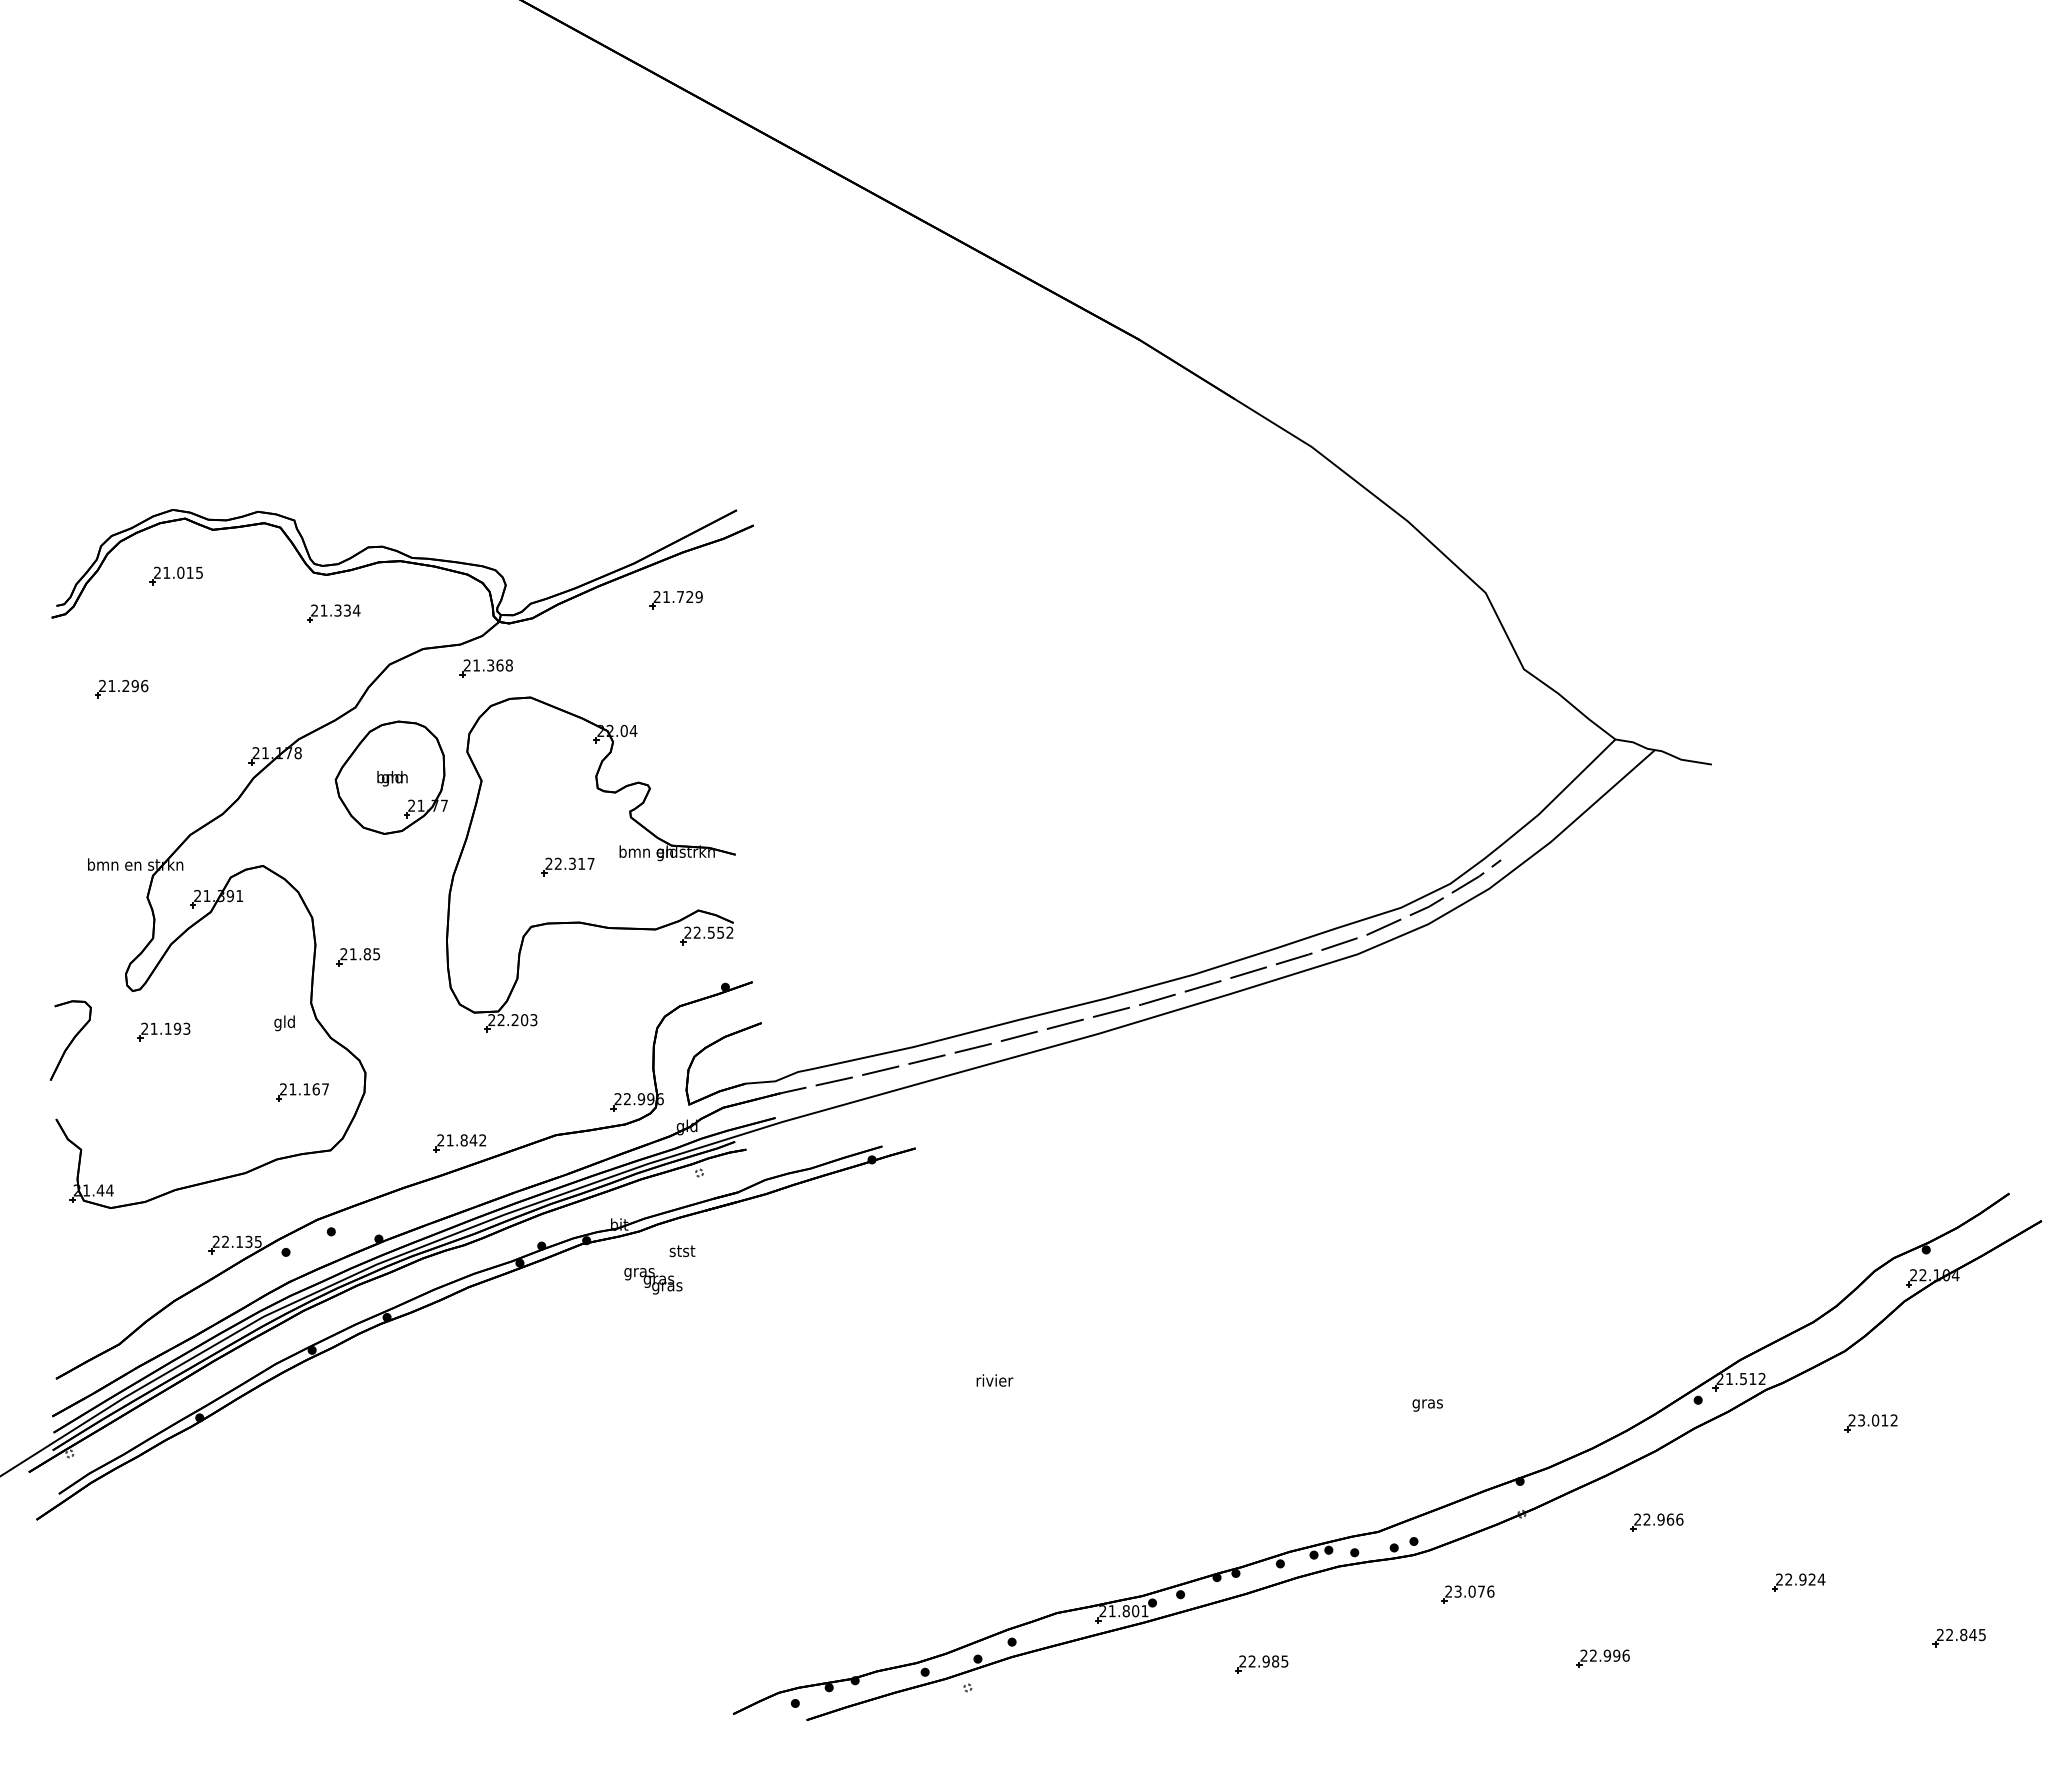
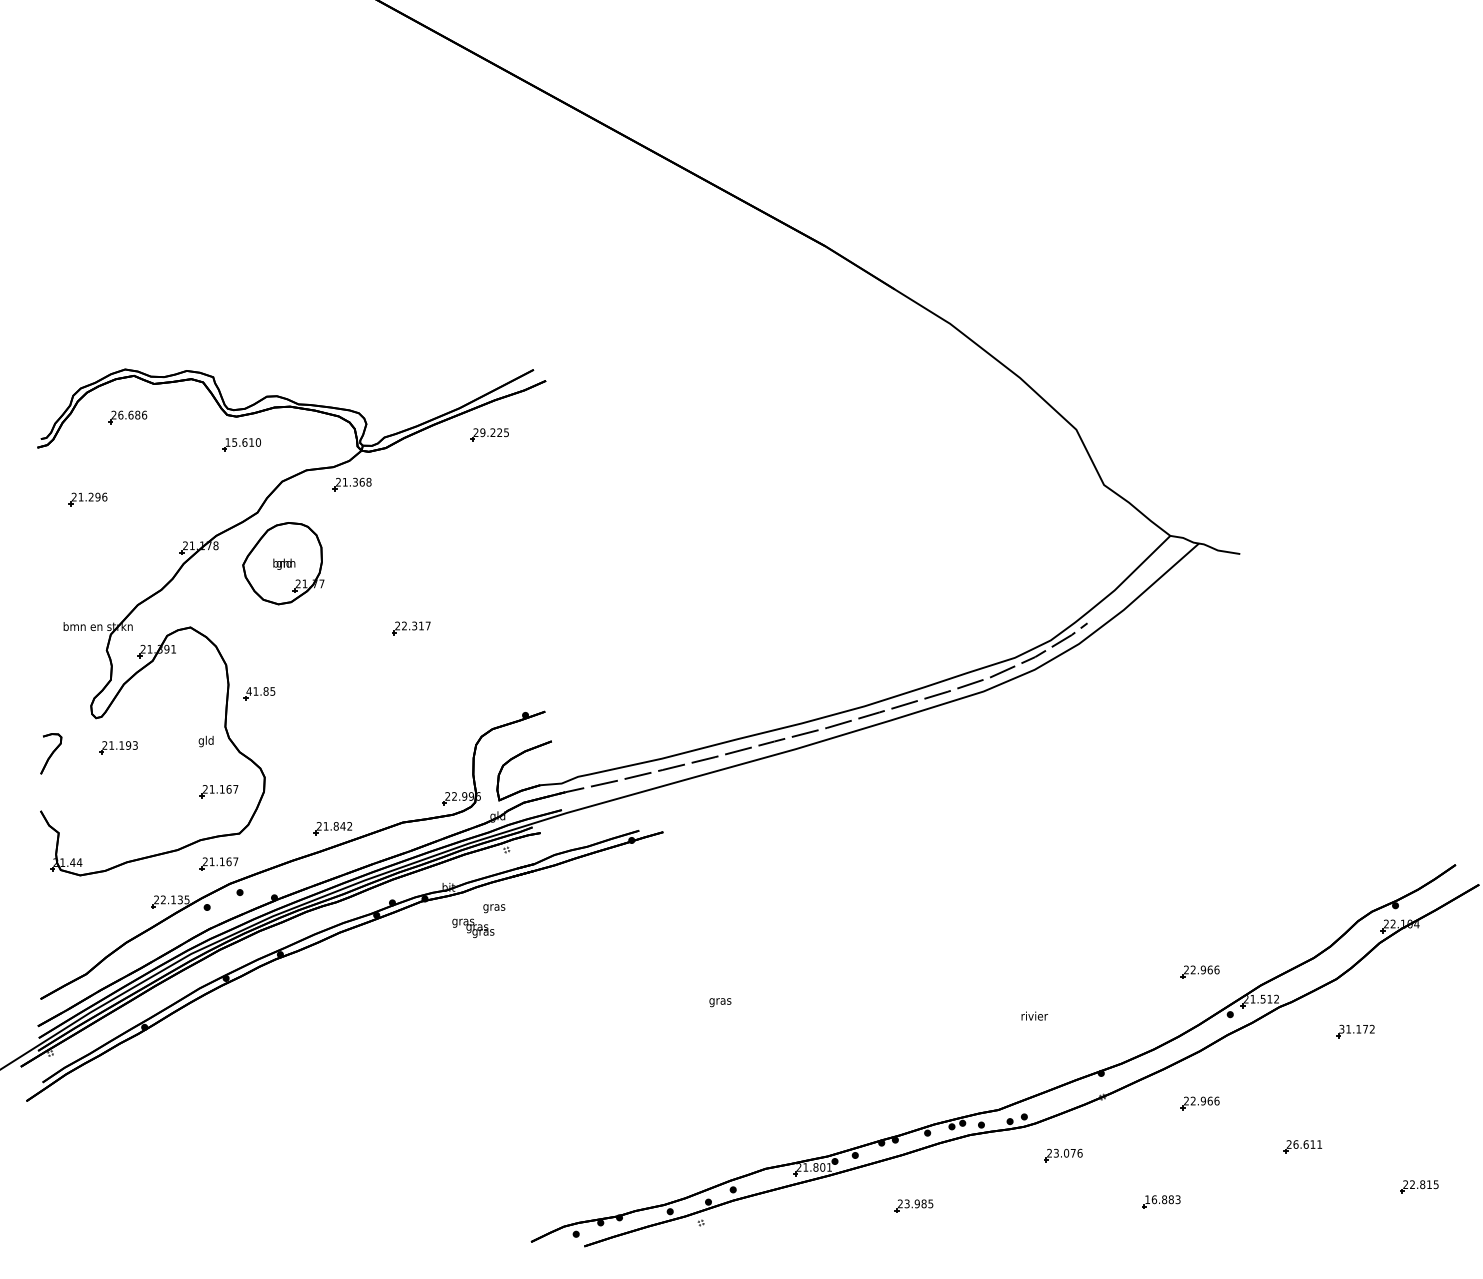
text: (183, 572) -> (132, 414), 21.015 -> 26.686
text: (682, 597) -> (494, 433), 21.729 -> 29.225
text: (335, 610) -> (243, 442), 21.334 -> 15.610
part: (619, 857) -> (448, 621), removed
text: (343, 954) -> (248, 691), 21.85 -> 41.85
part: (70, 1040) -> (51, 753), size x0.7
part: (302, 1192) -> (219, 864), added
text: (682, 1252) -> (494, 907), stst -> gras
part: (1656, 1341) -> (1200, 972), added
text: (994, 1381) -> (720, 1001), rivier -> gras
text: (1428, 1403) -> (1034, 1016), gras -> rivier
text: (1868, 1420) -> (1353, 1029), 23.012 -> 31.172
text: (1805, 1579) -> (1308, 1144), 22.924 -> 26.611
text: (1972, 1634) -> (1429, 1184), 22.845 -> 22.815
text: (1604, 1655) -> (1162, 1199), 22.996 -> 16.883
text: (1251, 1661) -> (906, 1203), 22.985 -> 23.985

